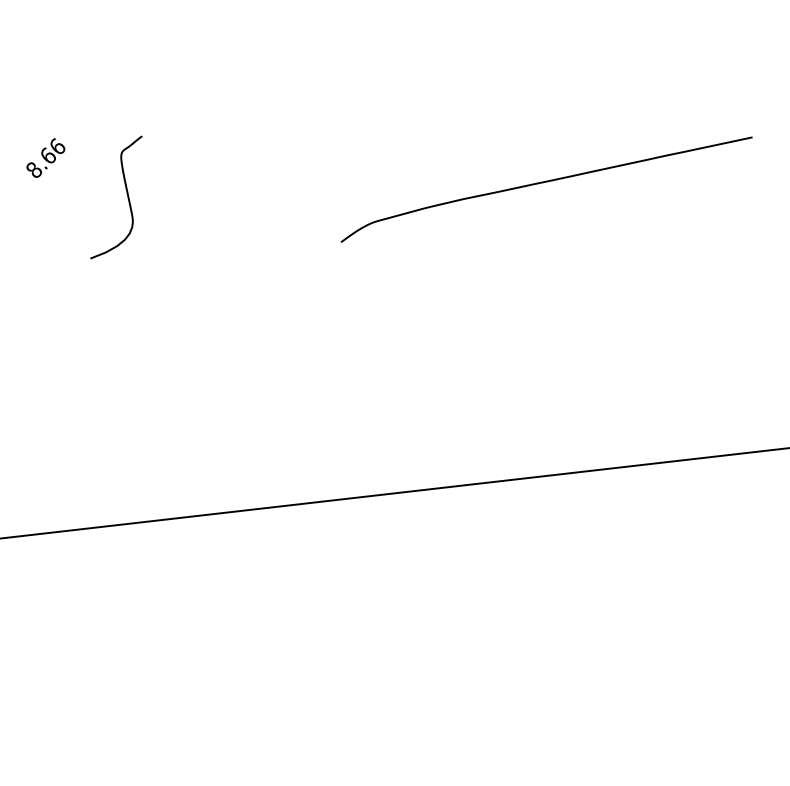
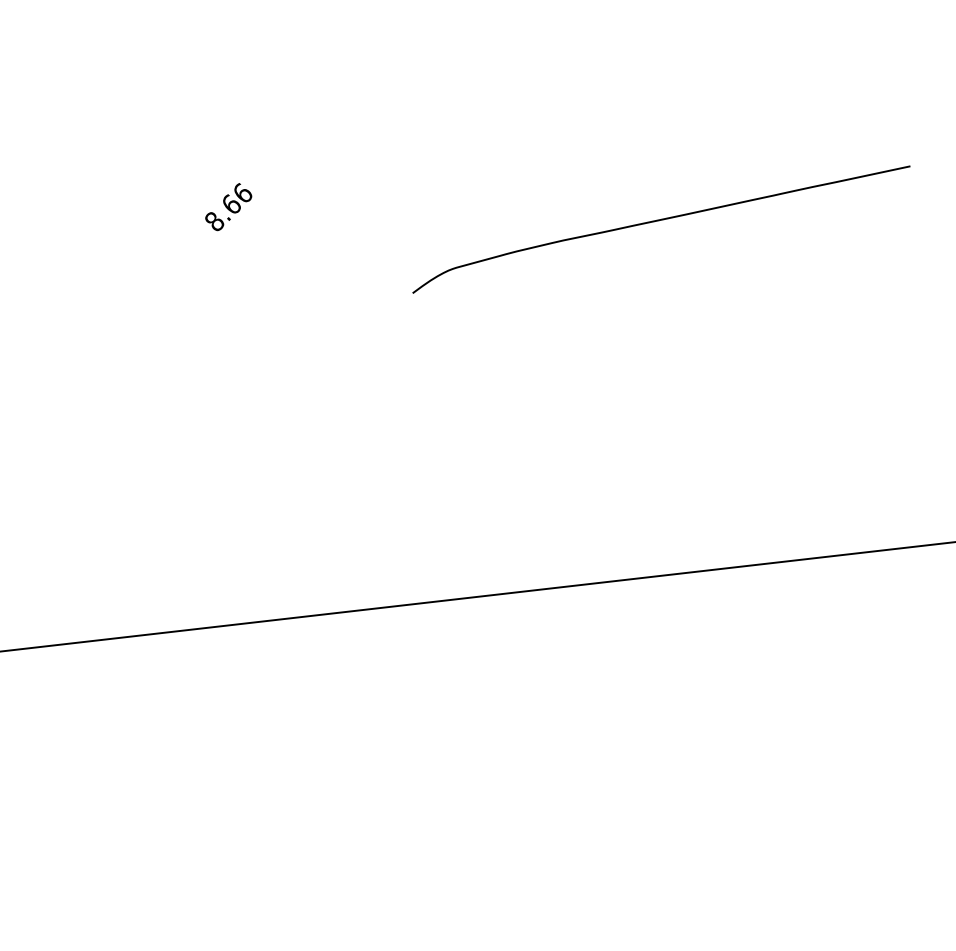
text: (45, 157) -> (228, 206), moved
curve: (126, 194) -> (153, 235), removed

